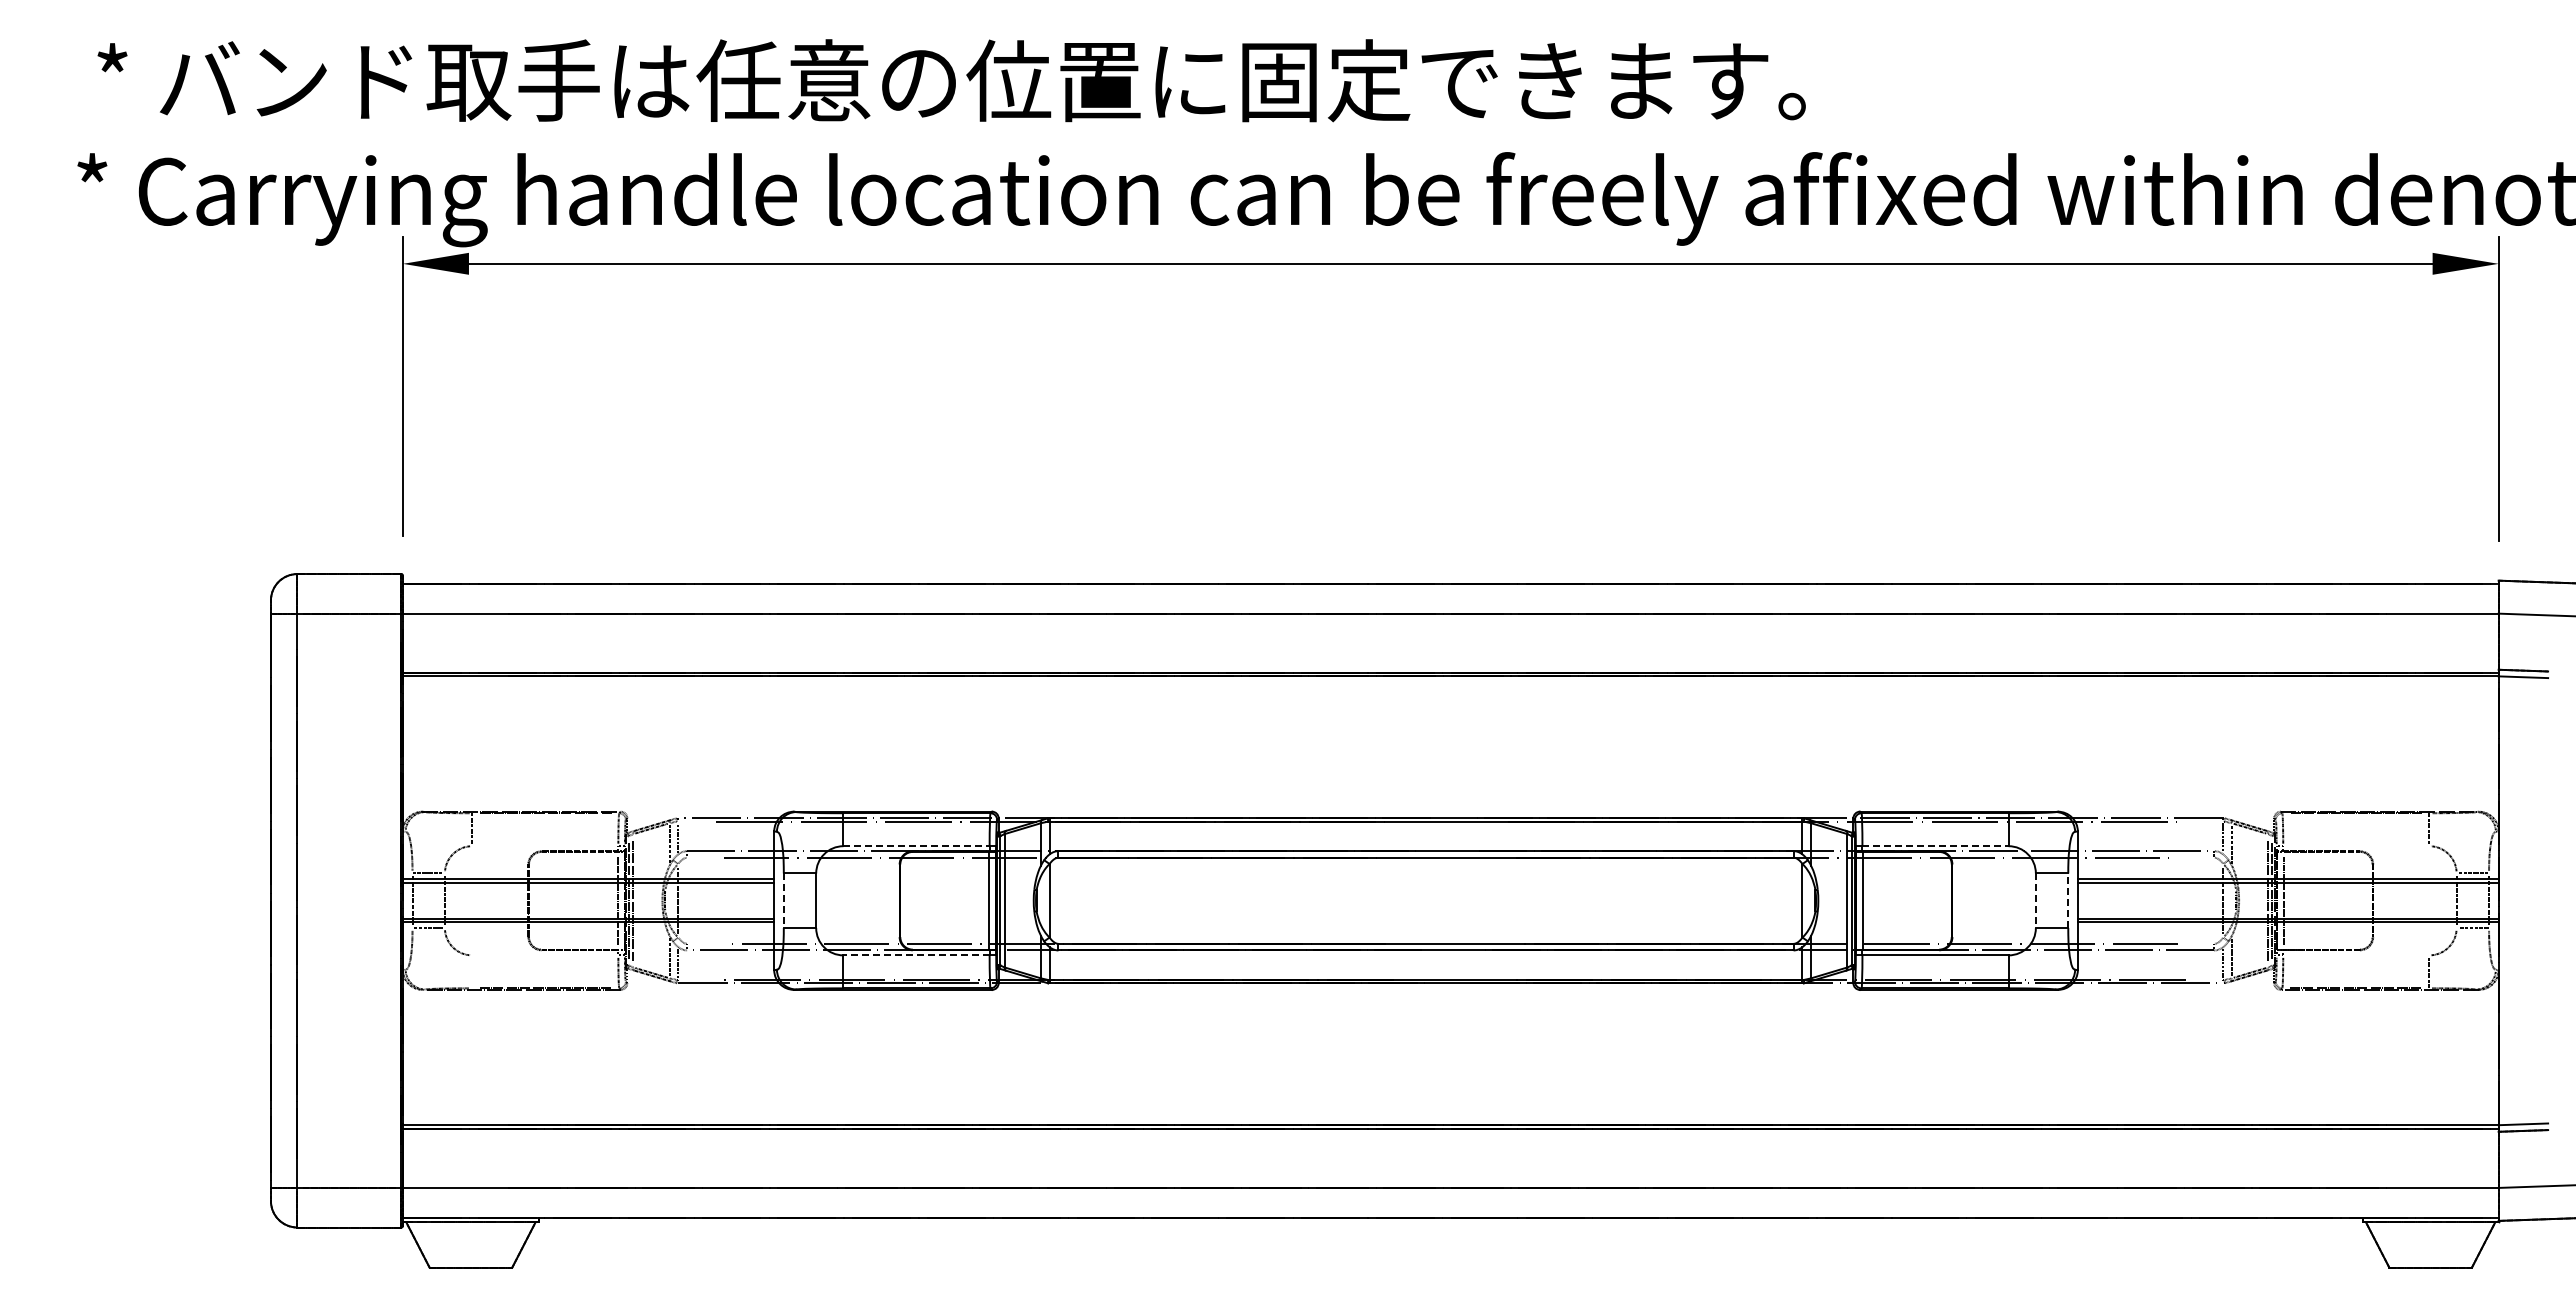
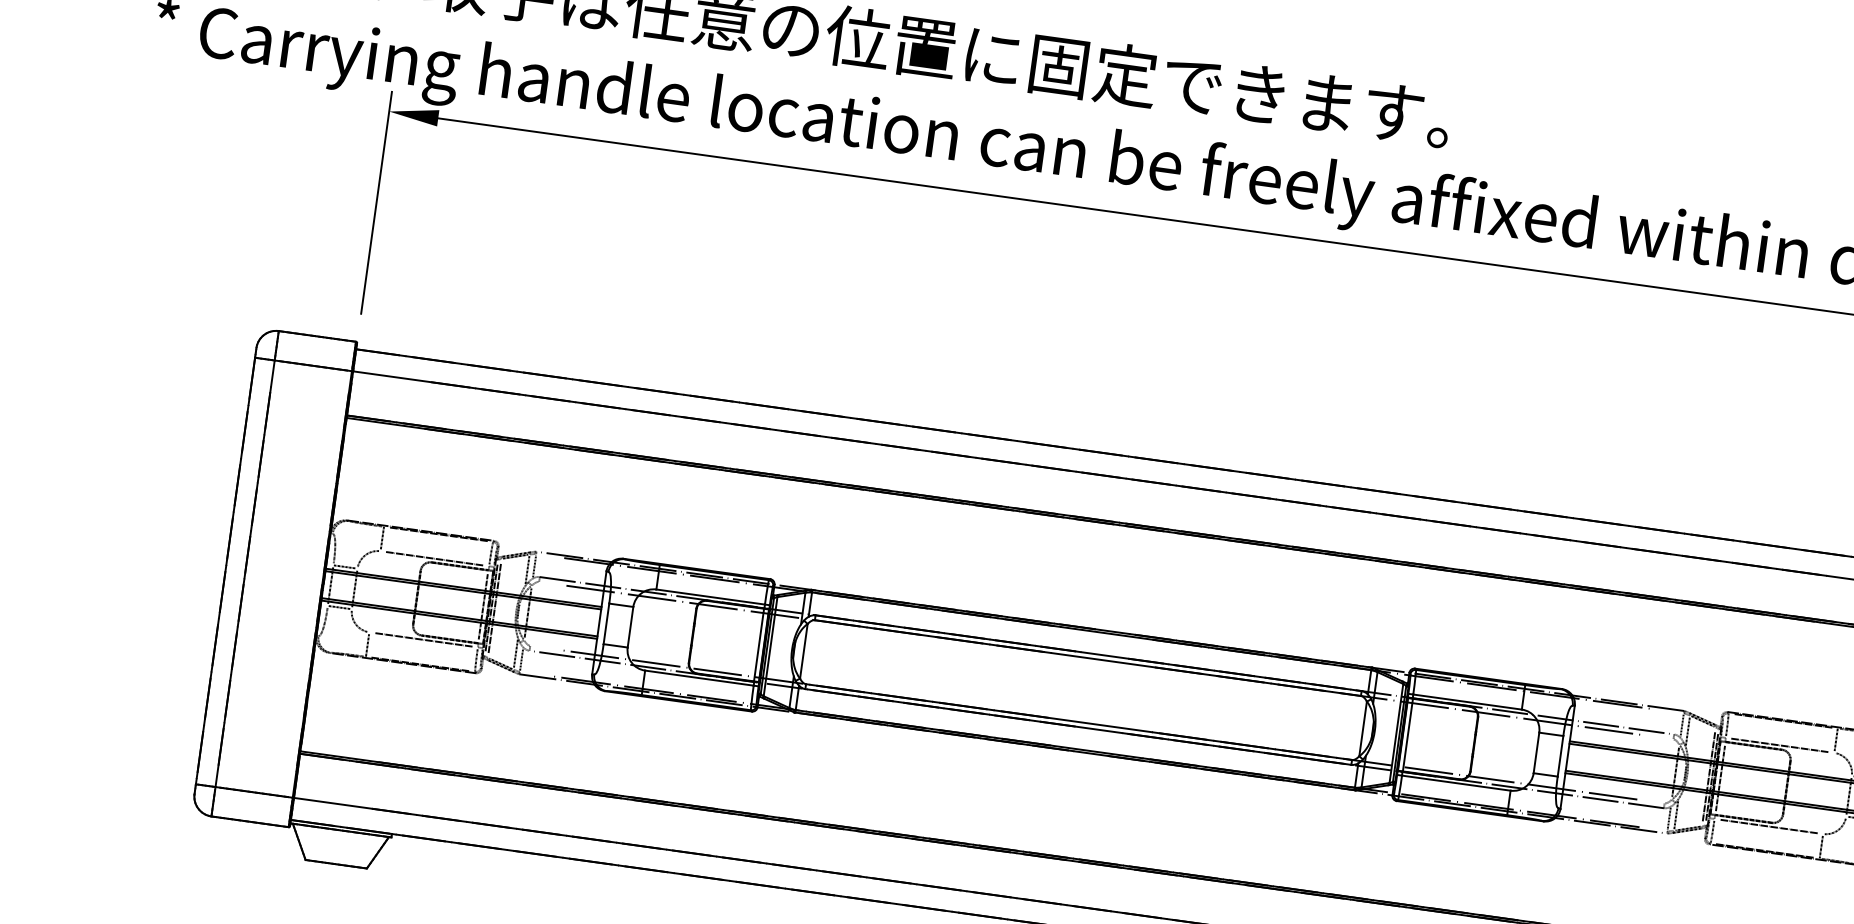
line: (545, 846) -> (435, 559), added
line: (917, 846) -> (711, 597), dashed -> solid
line: (1936, 846) -> (1468, 702), dashed -> solid
line: (2356, 846) -> (1780, 745), added
line: (2068, 900) -> (1560, 756), dashed -> solid
line: (783, 901) -> (606, 624), dashed -> solid
line: (2035, 901) -> (1536, 753), dashed -> solid
line: (545, 955) -> (423, 639), added
line: (916, 955) -> (699, 678), dashed -> solid
line: (2356, 955) -> (1768, 826), added
line: (472, 972) -> (367, 645), added

